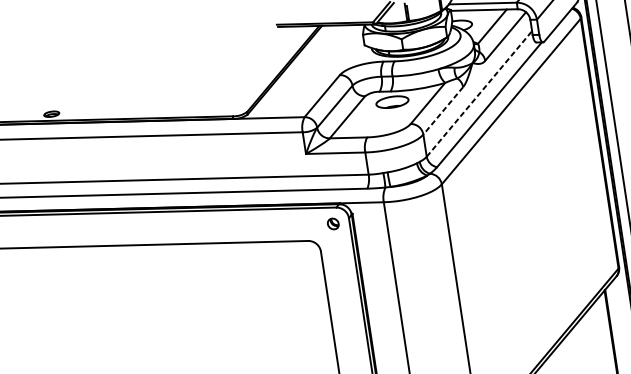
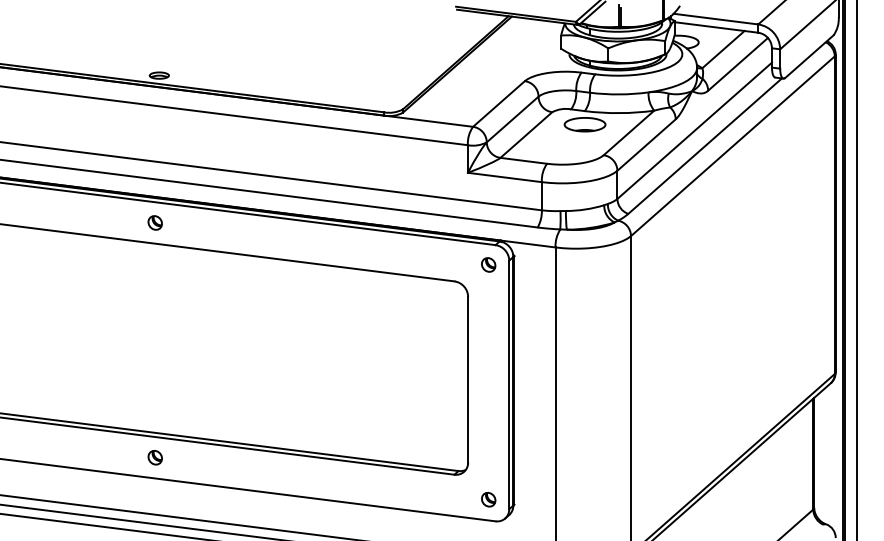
line: (480, 93) -> (695, 130), dashed -> solid
line: (443, 111) -> (646, 145), dashed -> solid
part: (65, 230) -> (154, 222), added

